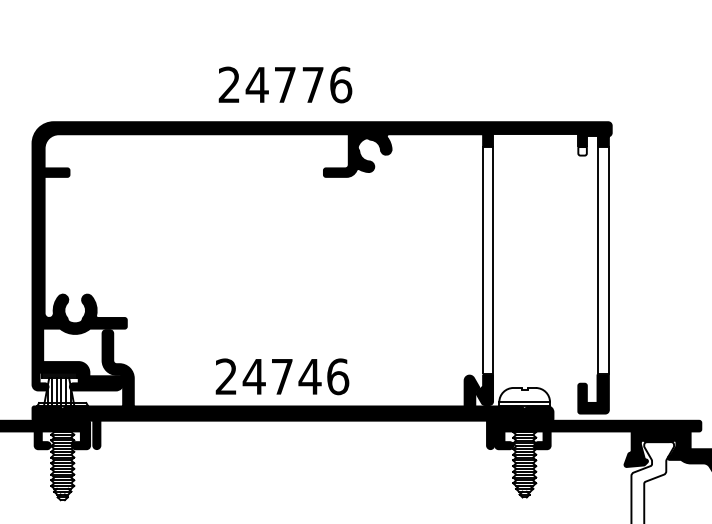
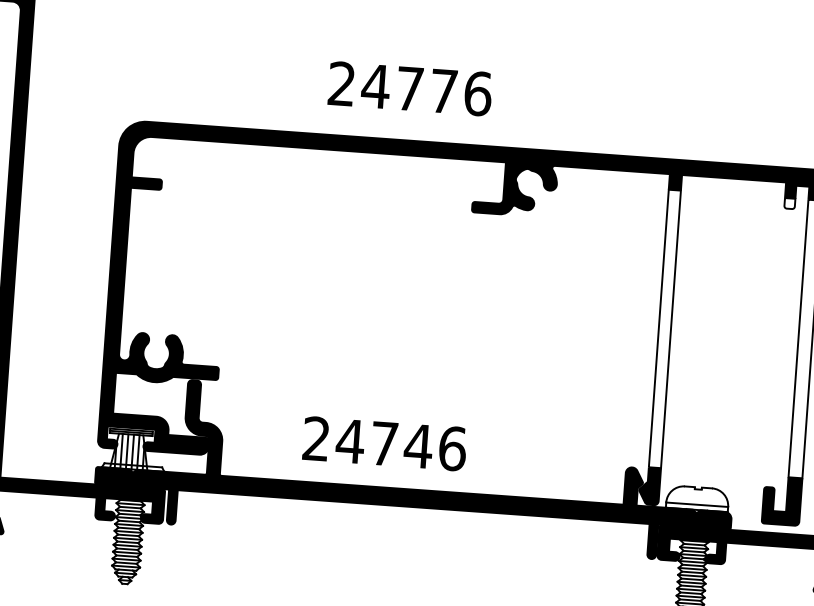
text: (285, 84) -> (410, 88), moved
text: (282, 376) -> (384, 443), moved

